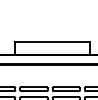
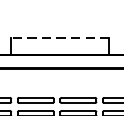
line: (51, 42) -> (58, 38), solid -> dashed

